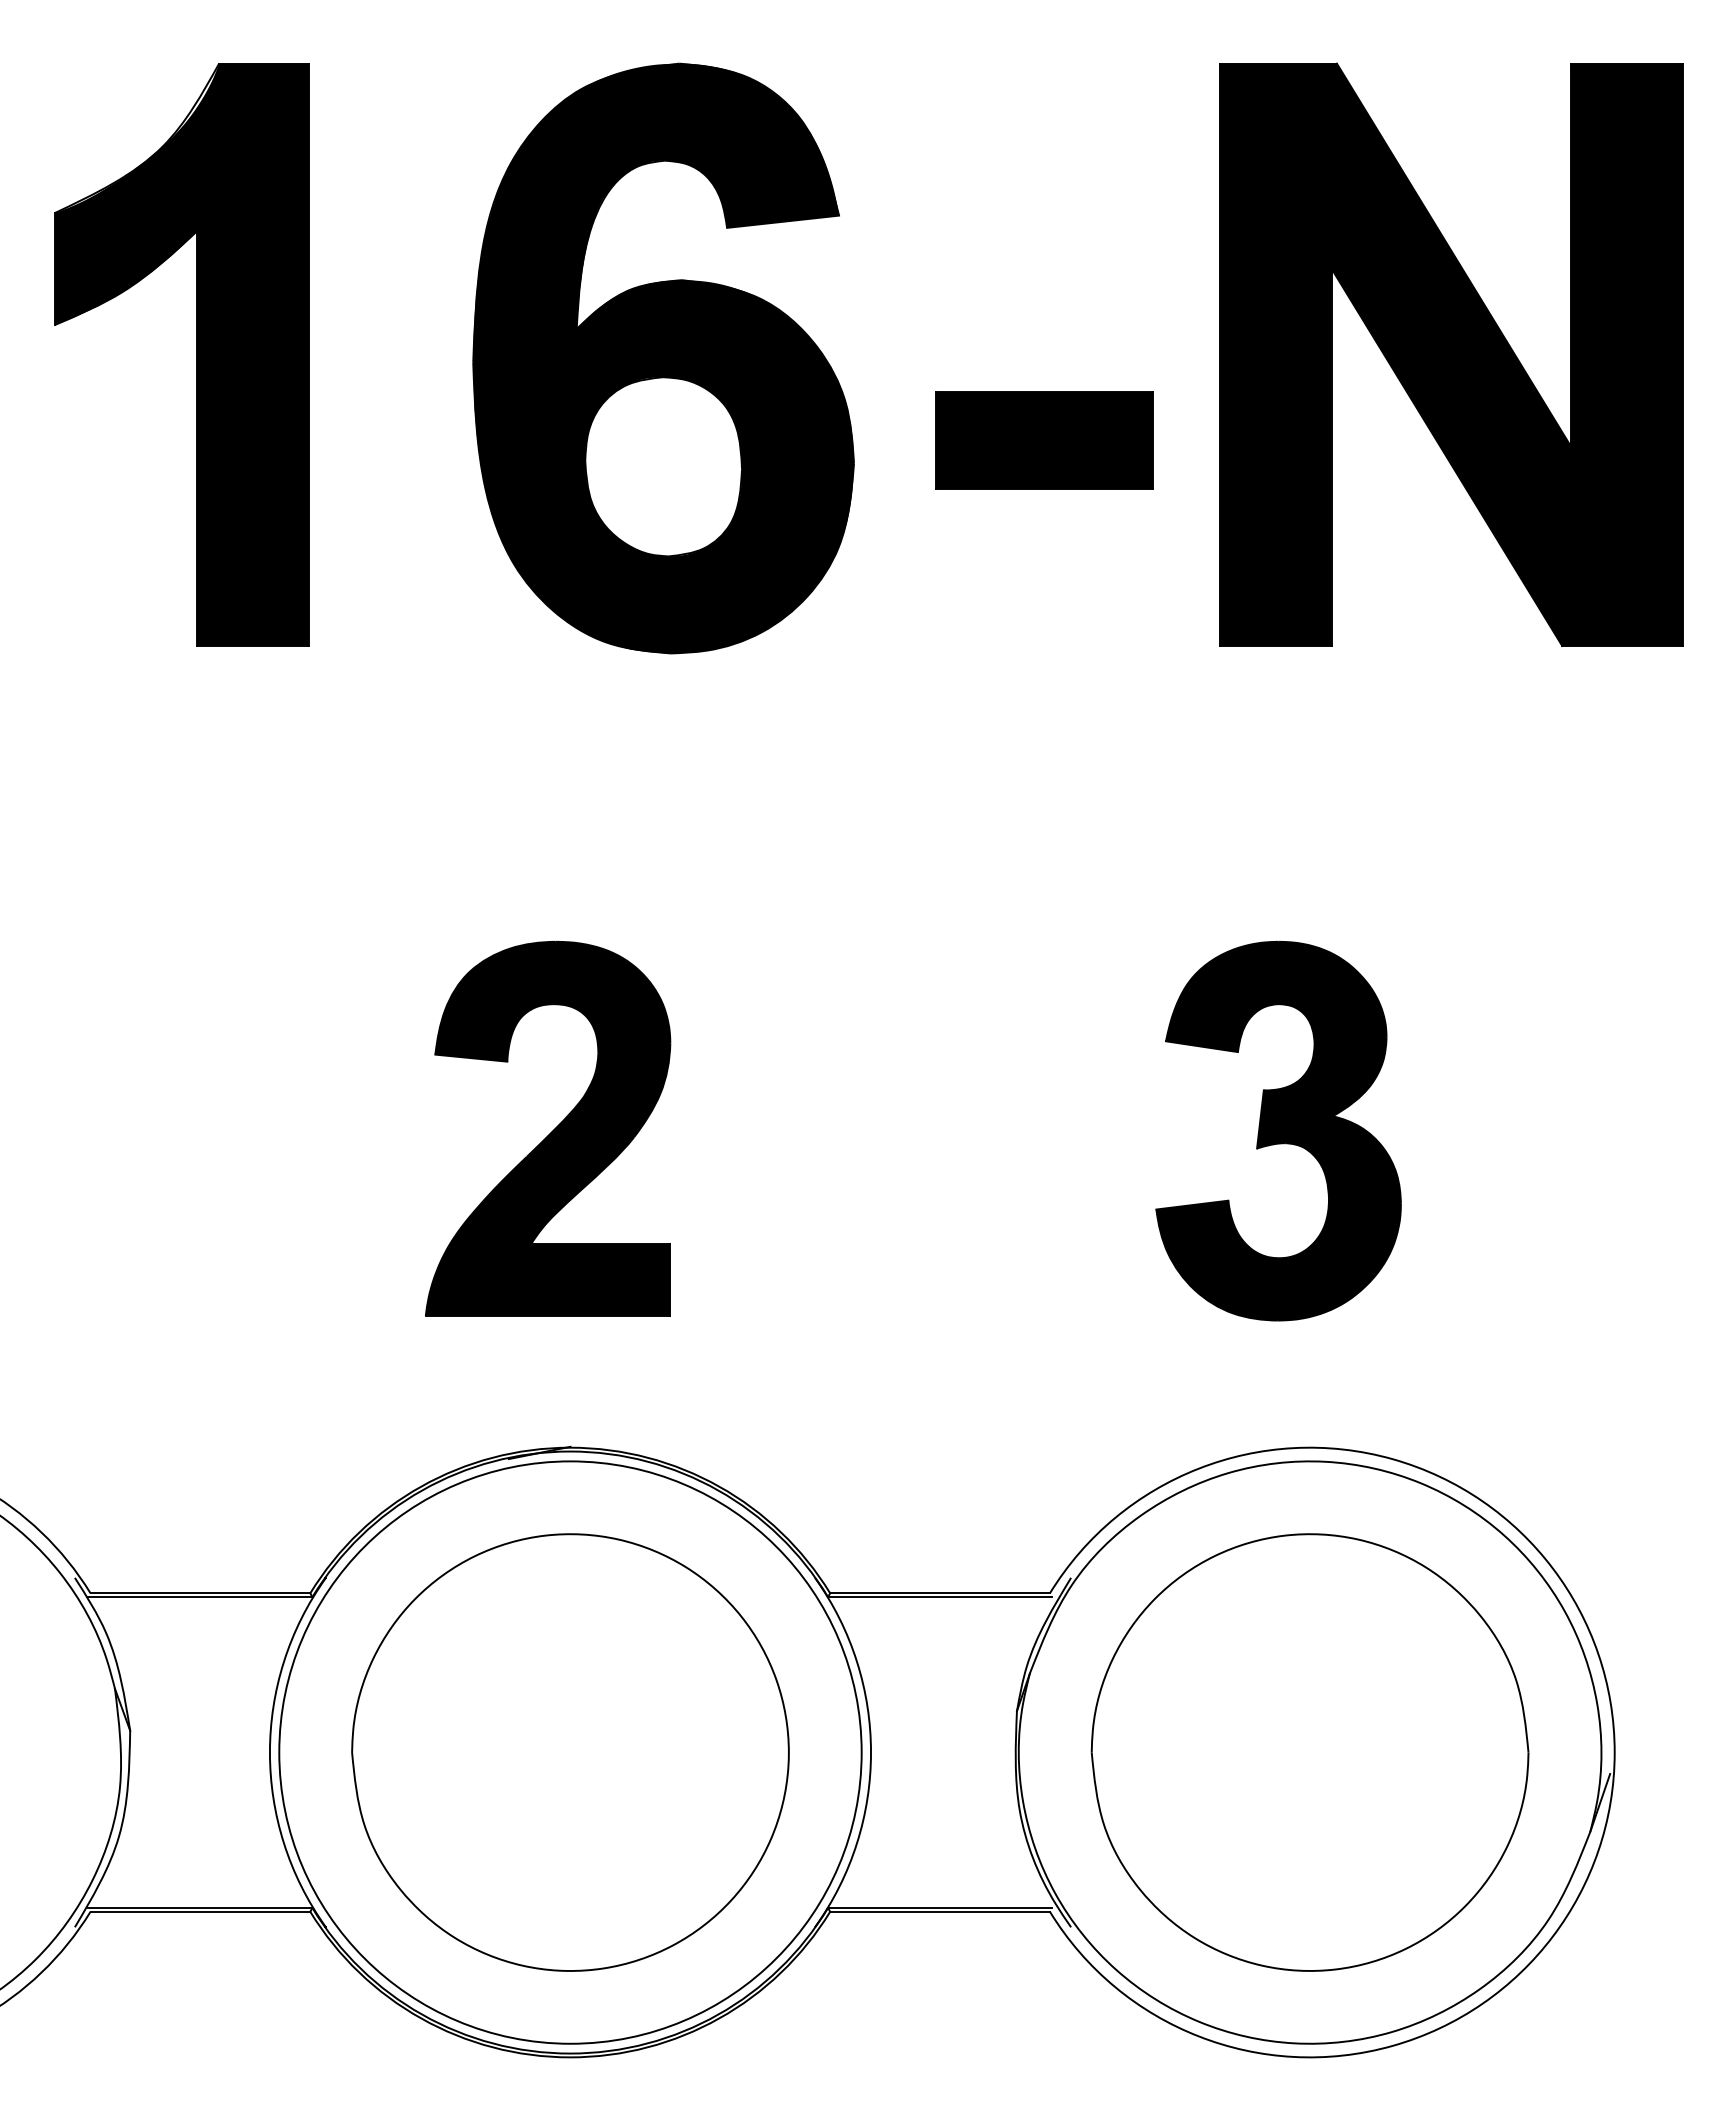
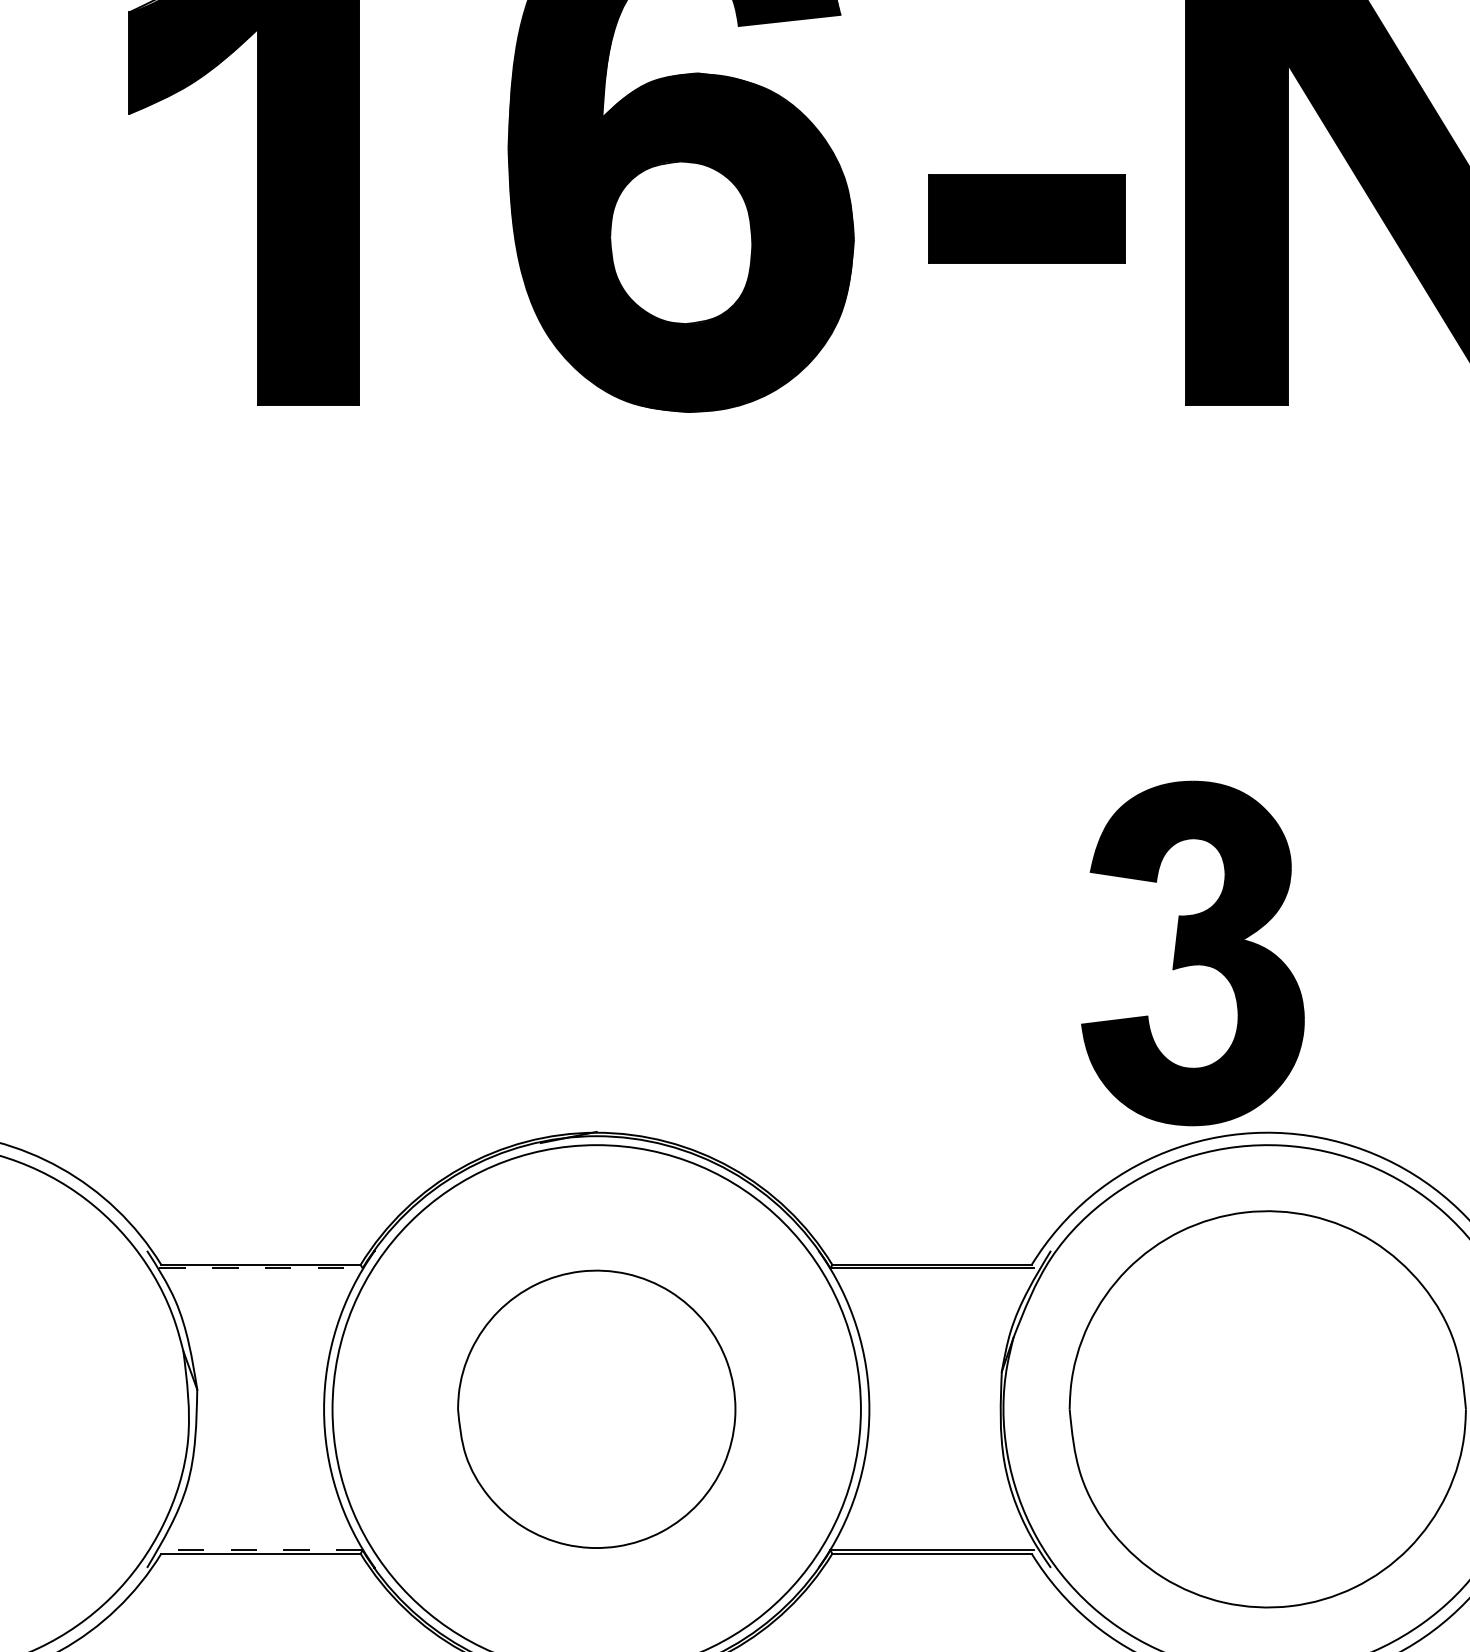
part: (548, 1128) -> (576, 843), removed
part: (1278, 1130) -> (1192, 952), moved
line: (200, 1597) -> (261, 1268), solid -> dashed
part: (570, 1752) -> (596, 1409), size x0.7
line: (199, 1907) -> (260, 1549), solid -> dashed

